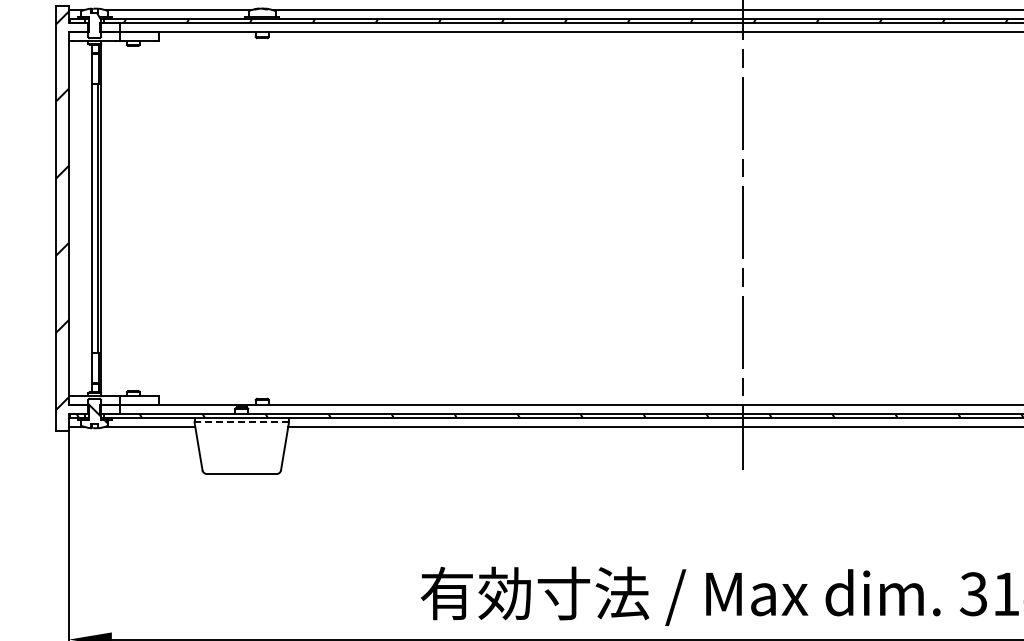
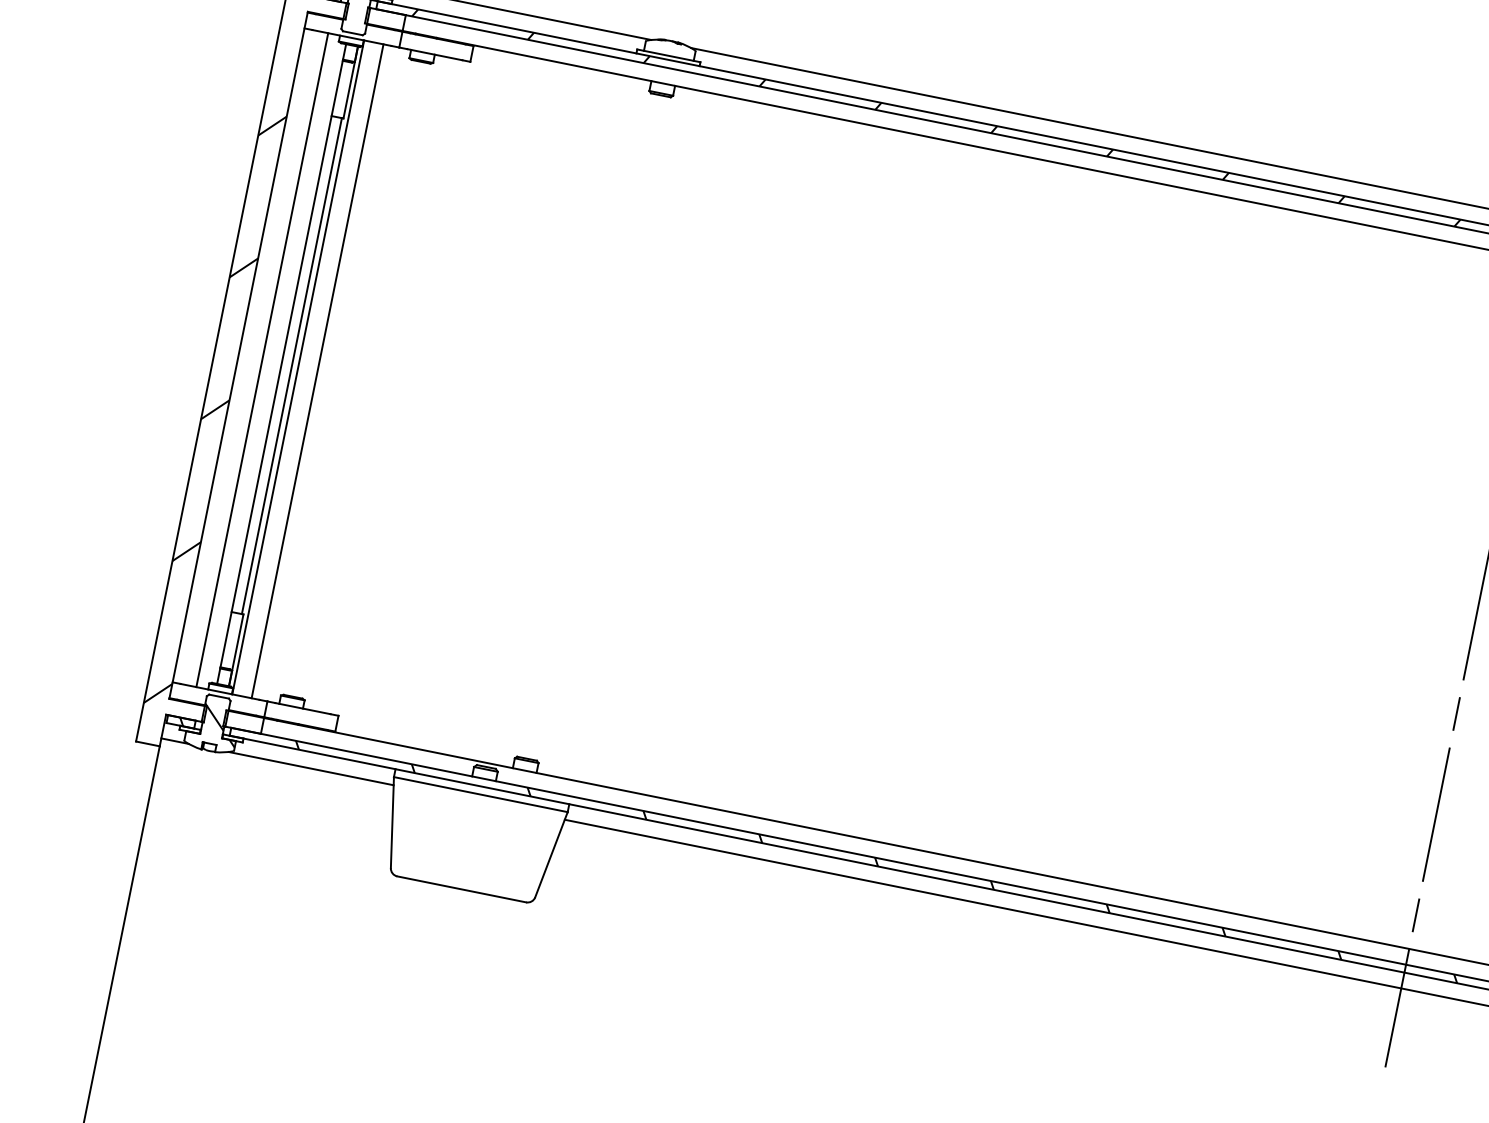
line: (81, 218) -> (261, 360), added
line: (111, 218) -> (316, 371), added
line: (241, 422) -> (480, 794), dashed -> solid

